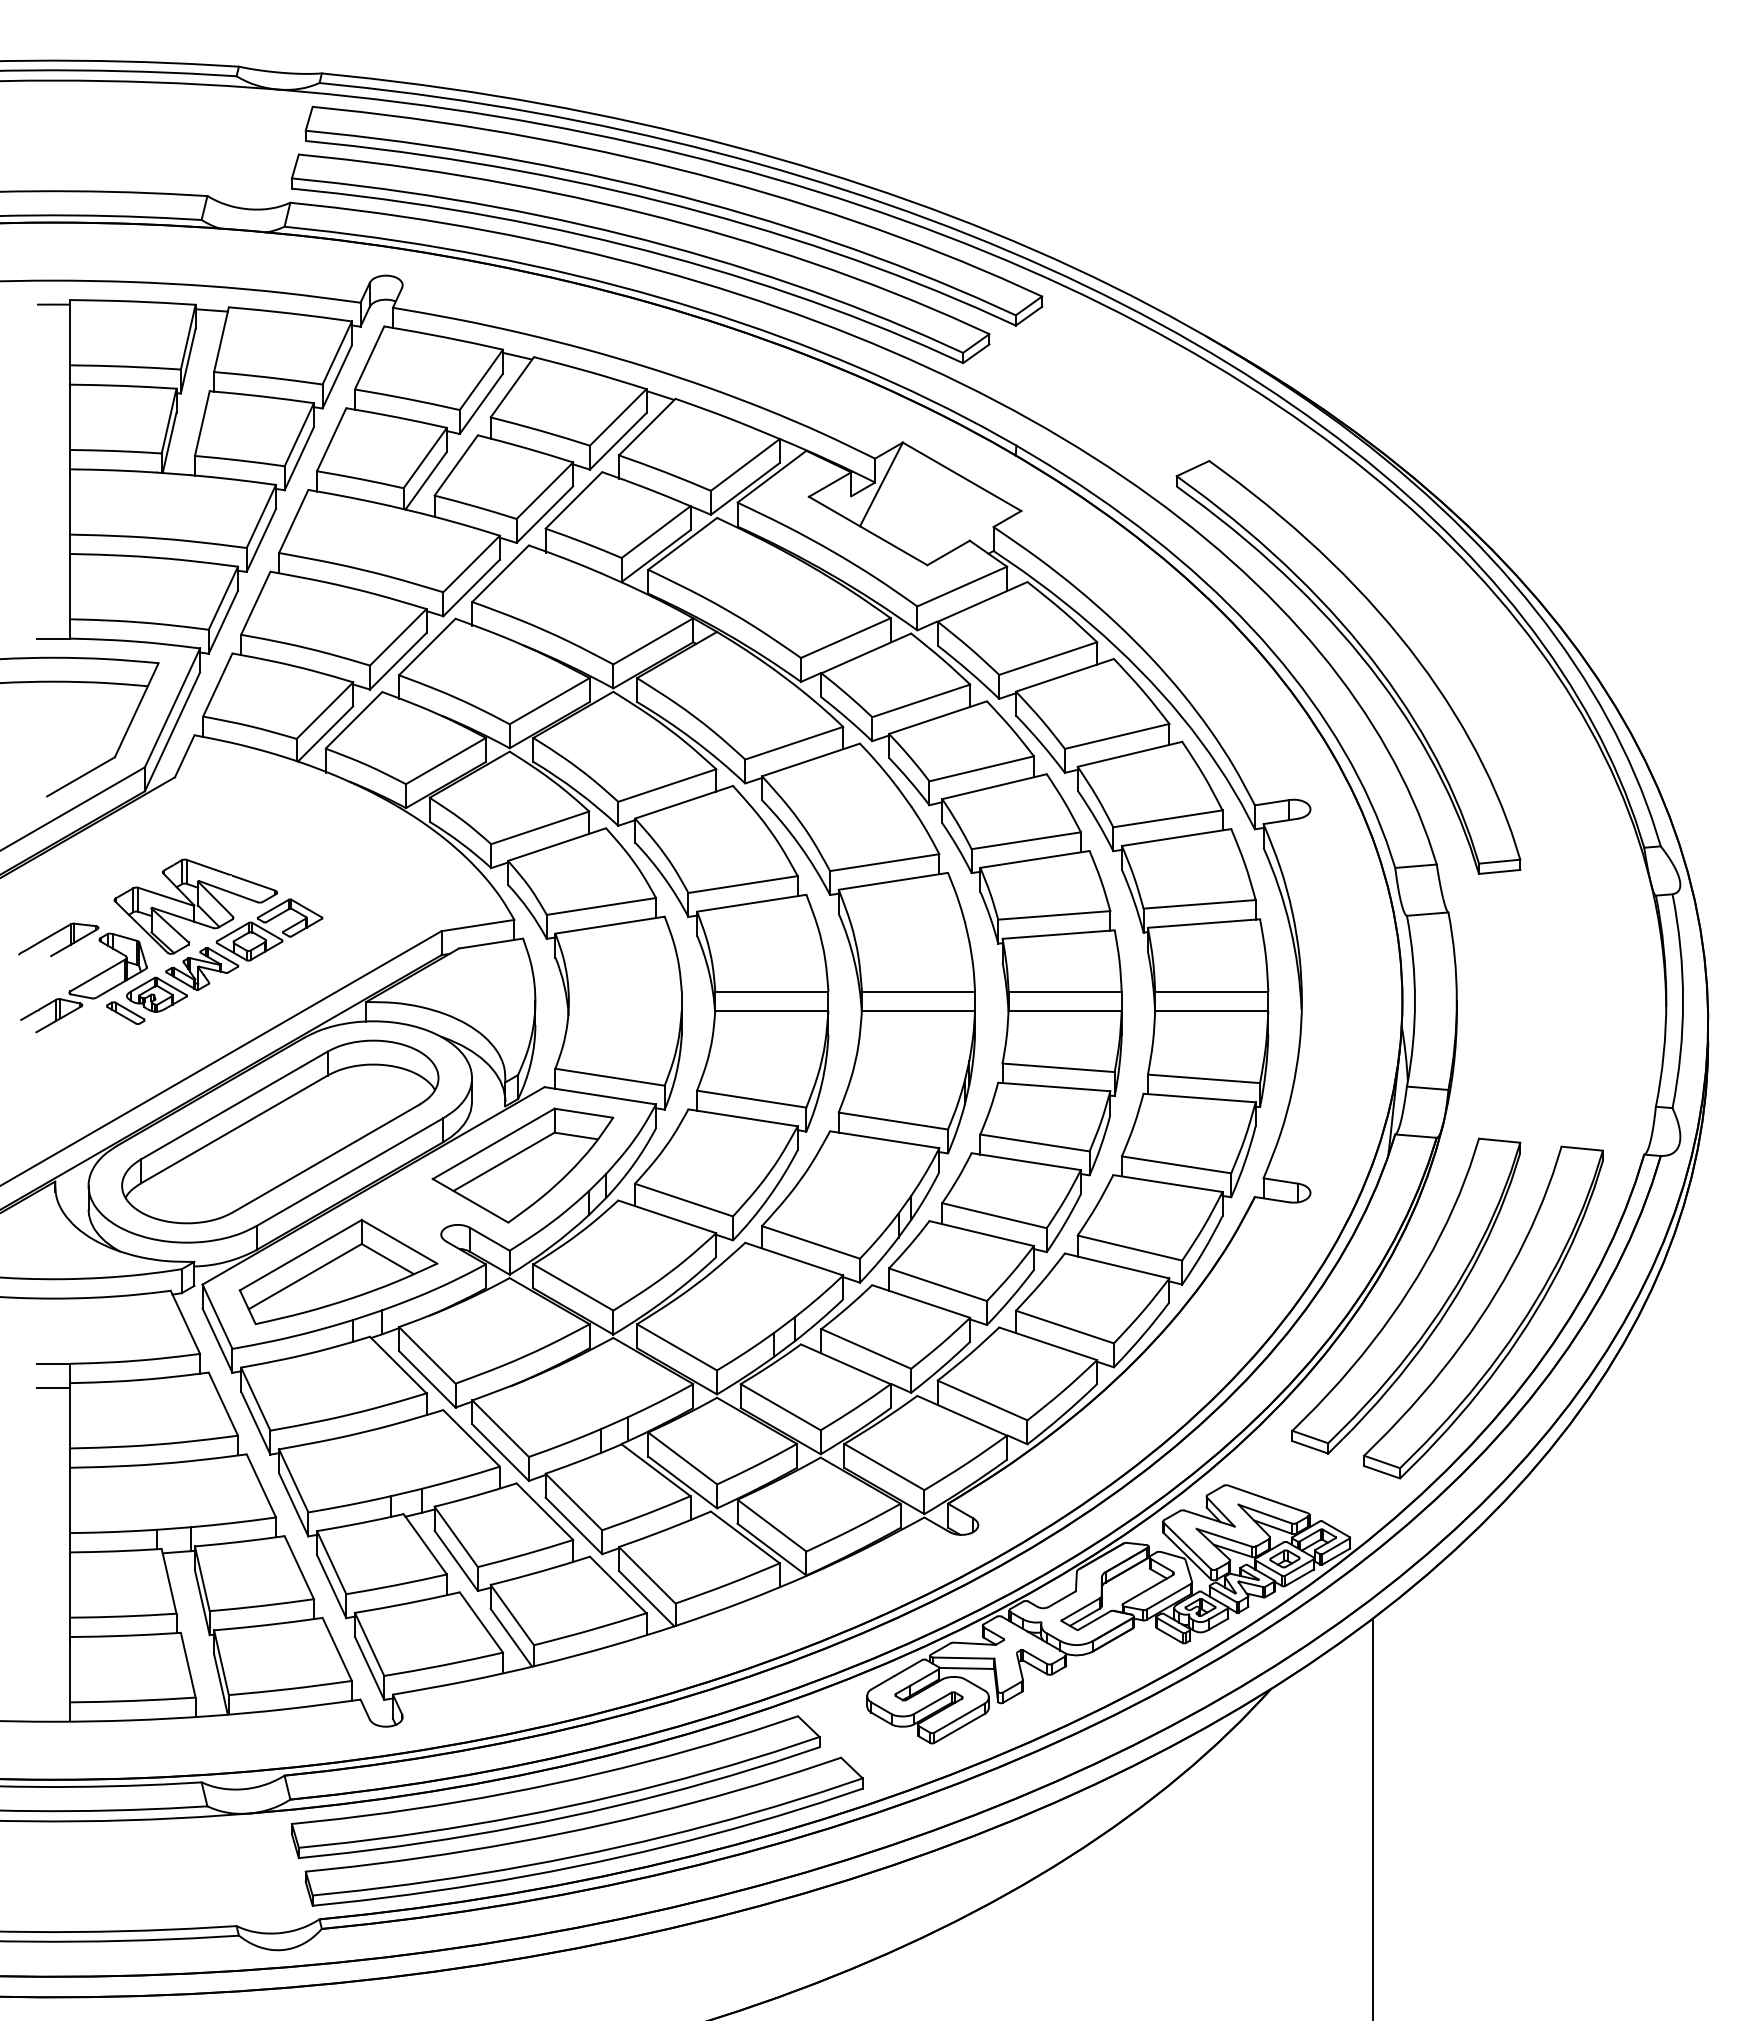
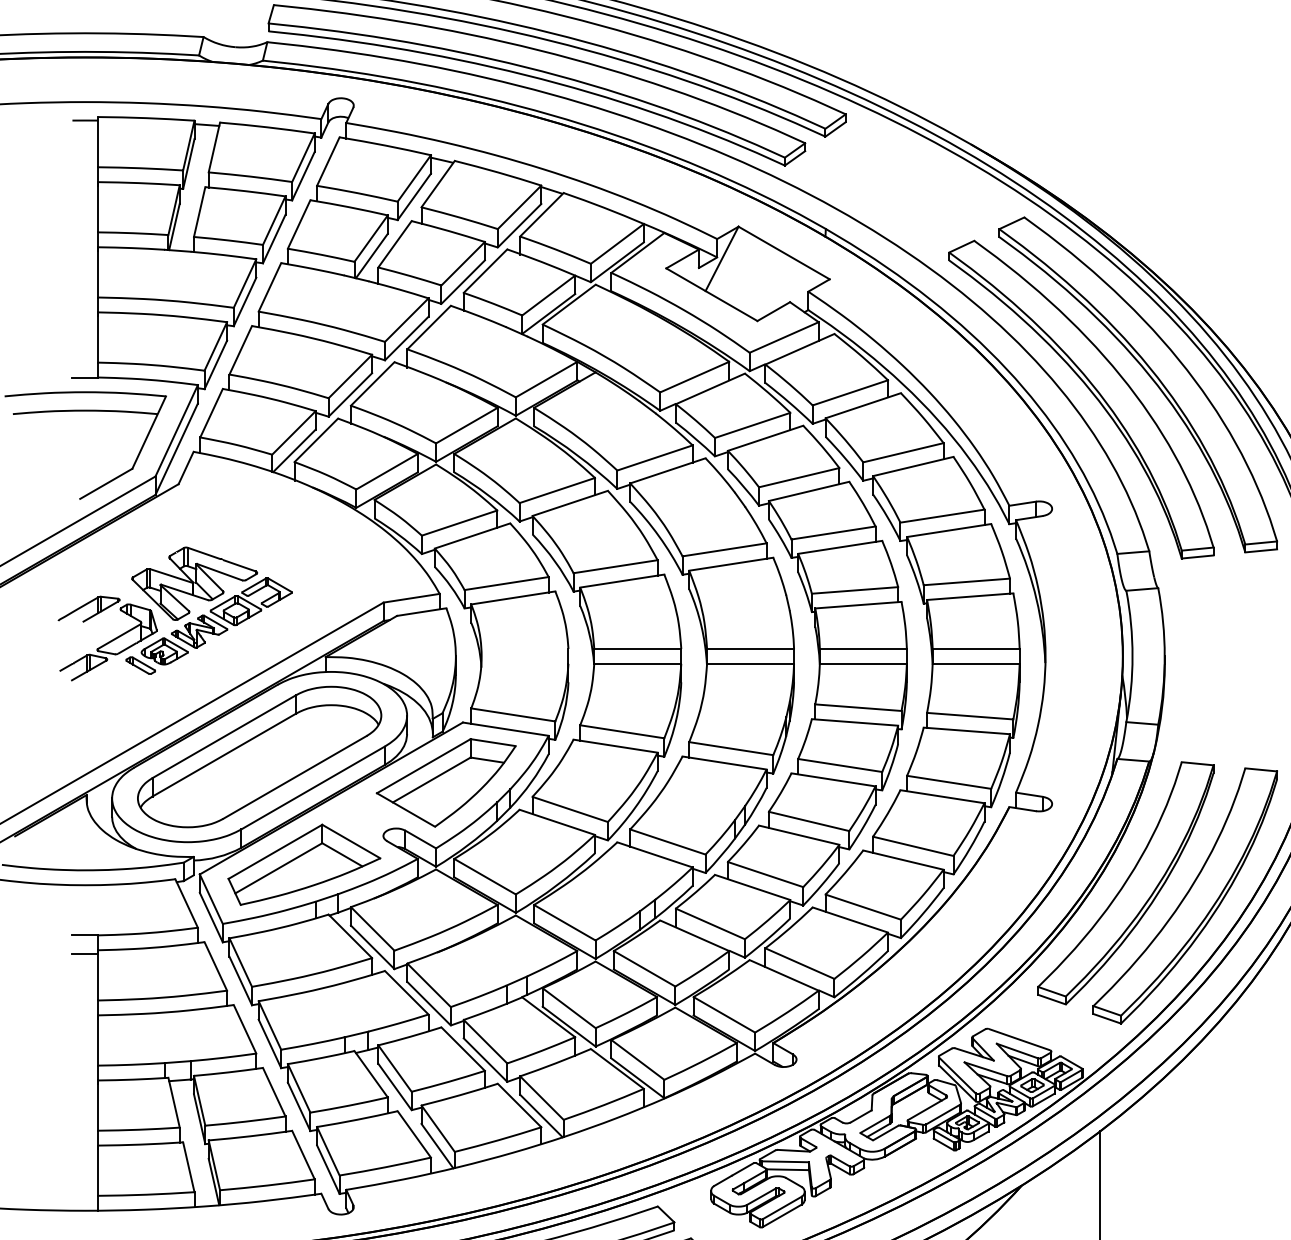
part: (1437, 638) -> (1149, 377), added

